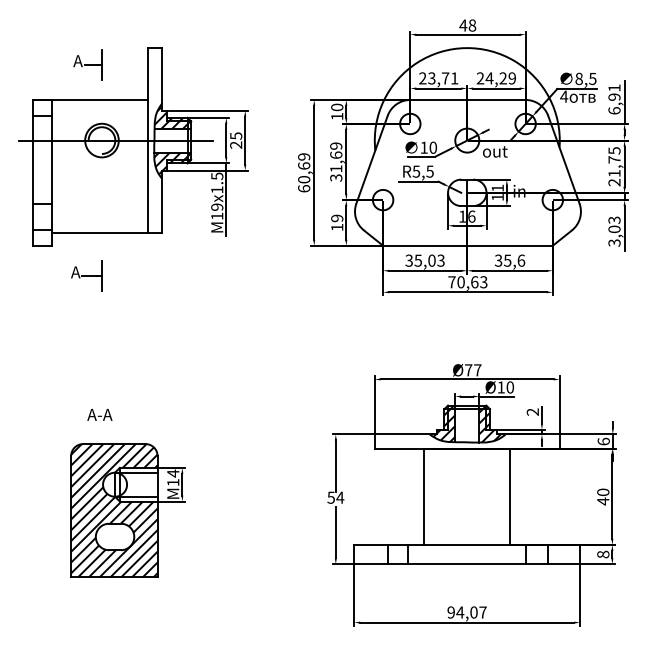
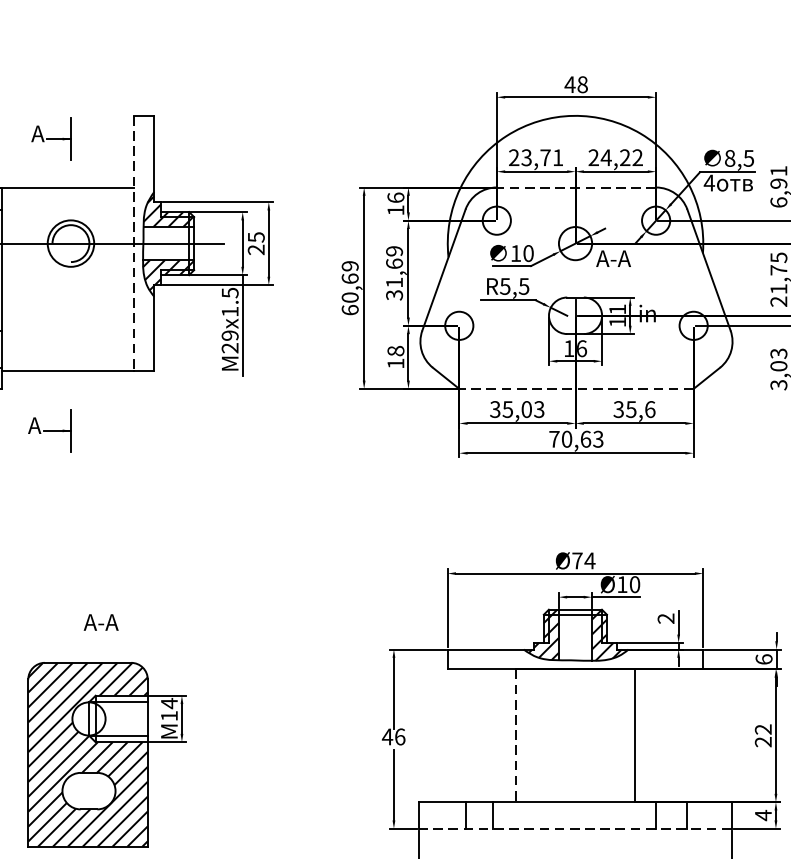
text: (512, 78) -> (637, 157), 24,29 -> 24,22
line: (467, 99) -> (575, 186), solid -> dashed
text: (337, 107) -> (396, 197), 10 -> 16
line: (147, 141) -> (133, 244), solid -> dashed
text: (494, 151) -> (613, 258), out -> A-A
text: (217, 215) -> (230, 347), M19x1.5 -> M29x1.5
text: (337, 218) -> (396, 351), 19 -> 18
line: (467, 245) -> (575, 388), solid -> dashed
text: (477, 370) -> (589, 561), Ø77 -> Ø74
text: (99, 414) -> (100, 621), moved
text: (603, 496) -> (763, 735), 40 -> 22
text: (335, 497) -> (393, 736), 54 -> 46
line: (423, 497) -> (515, 736), solid -> dashed
text: (603, 554) -> (763, 815), 8 -> 4
line: (467, 564) -> (575, 829), solid -> dashed

